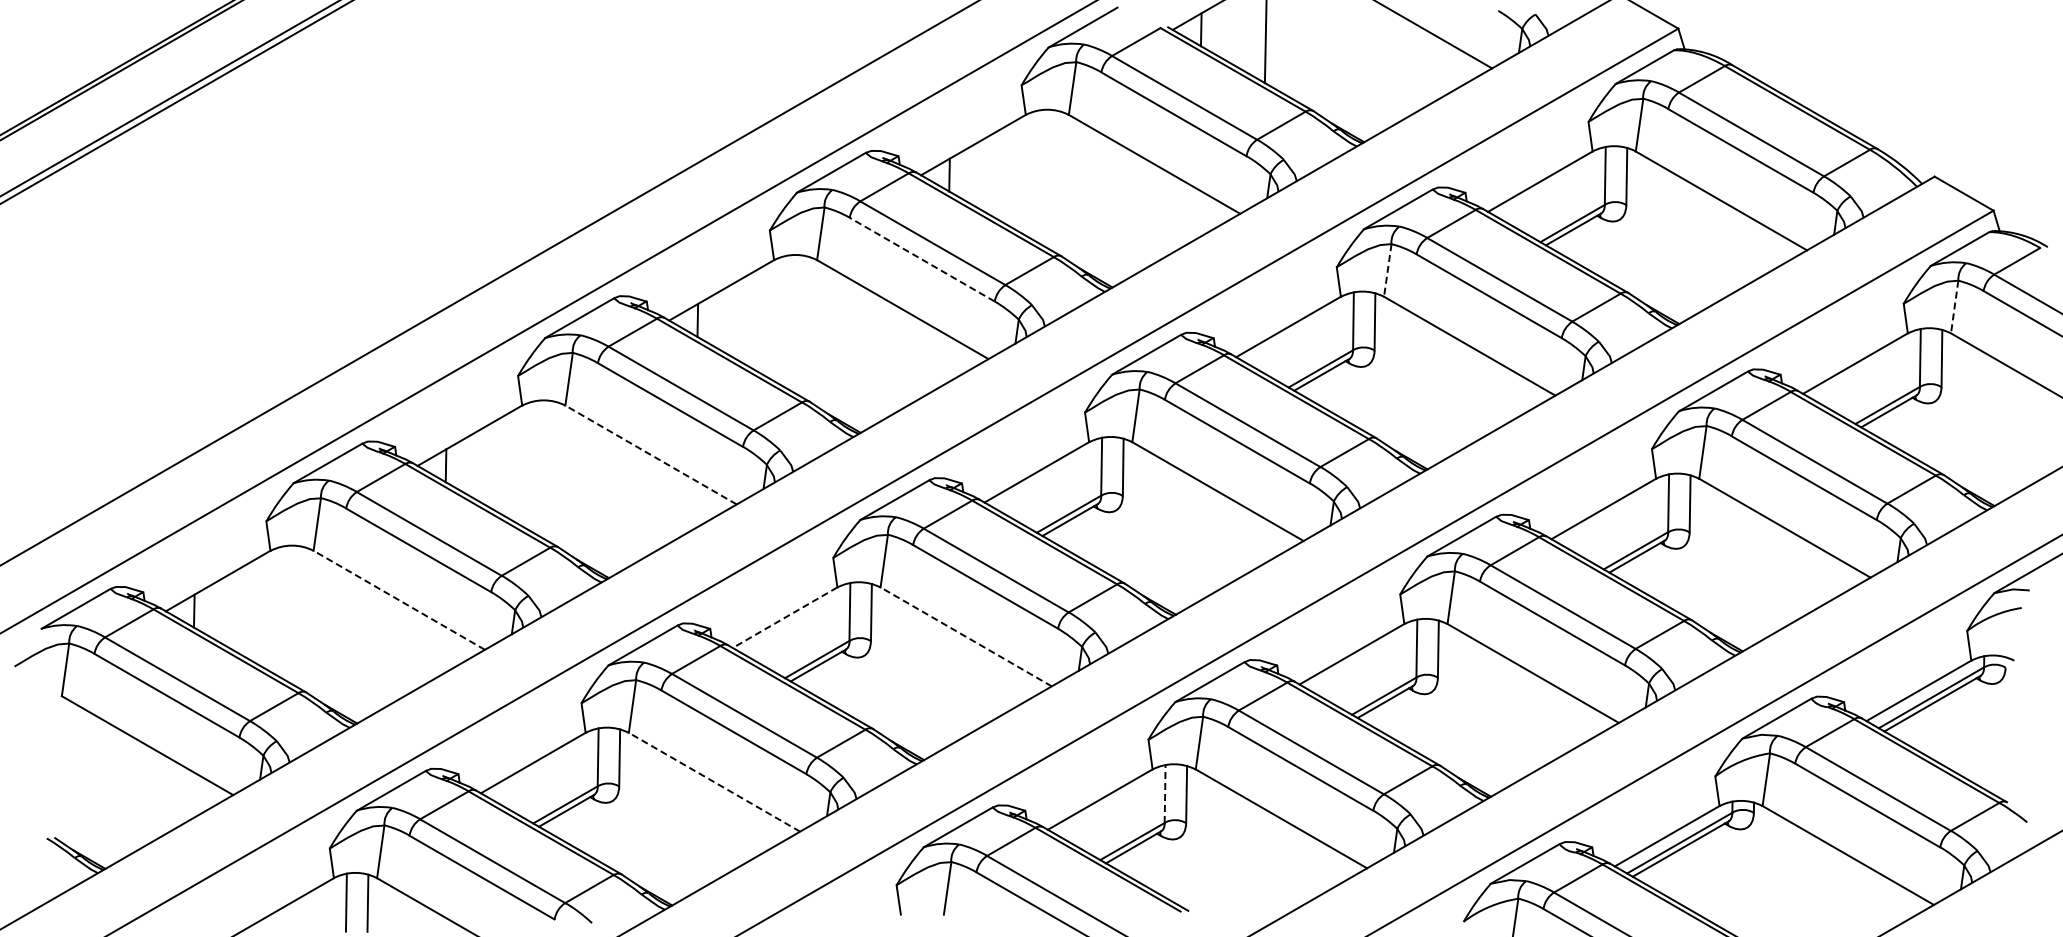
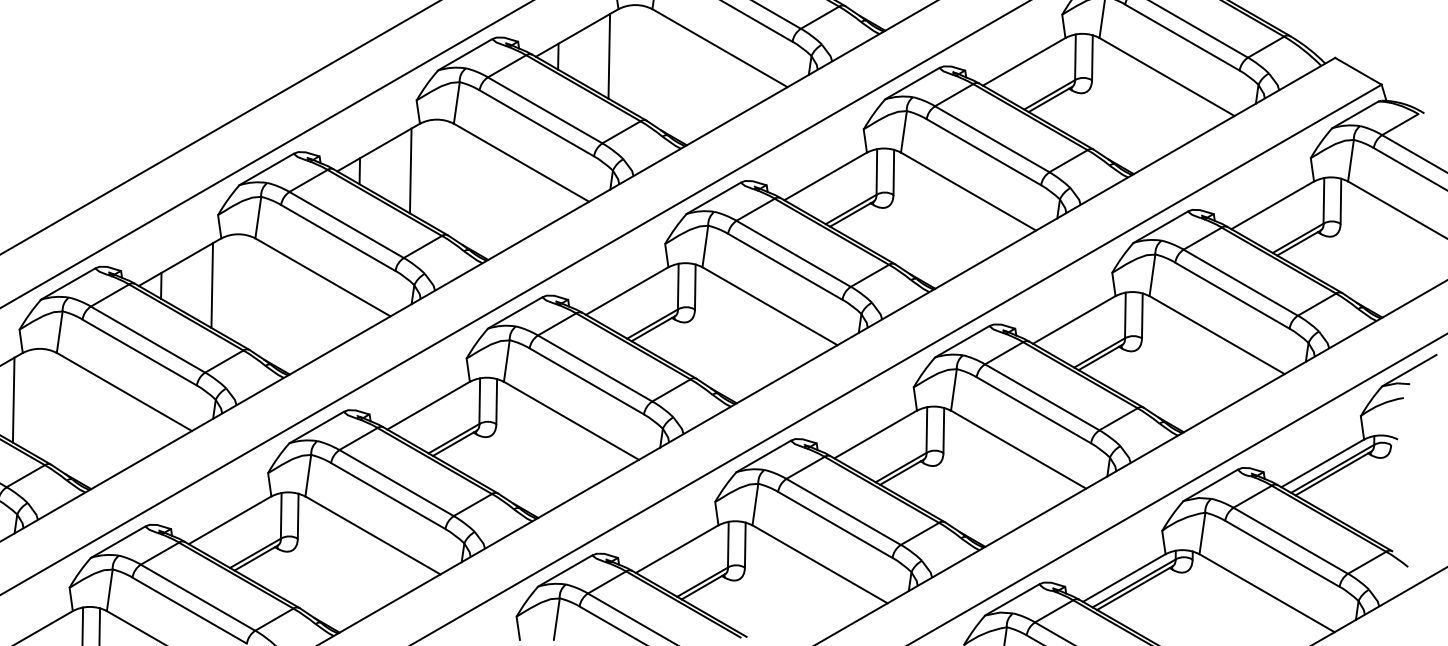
line: (1014, 174) -> (609, 56), added
line: (922, 259) -> (537, 123), dashed -> solid
line: (1387, 270) -> (903, 131), dashed -> solid
line: (1954, 307) -> (1350, 161), dashed -> solid
line: (762, 319) -> (410, 170), added
line: (651, 454) -> (323, 276), dashed -> solid
line: (510, 465) -> (212, 285), added
line: (399, 600) -> (124, 392), dashed -> solid
line: (258, 610) -> (13, 400), added
line: (784, 617) -> (428, 405), dashed -> solid
line: (966, 636) -> (571, 420), dashed -> solid
line: (714, 782) -> (372, 535), dashed -> solid
line: (1165, 793) -> (728, 544), dashed -> solid

